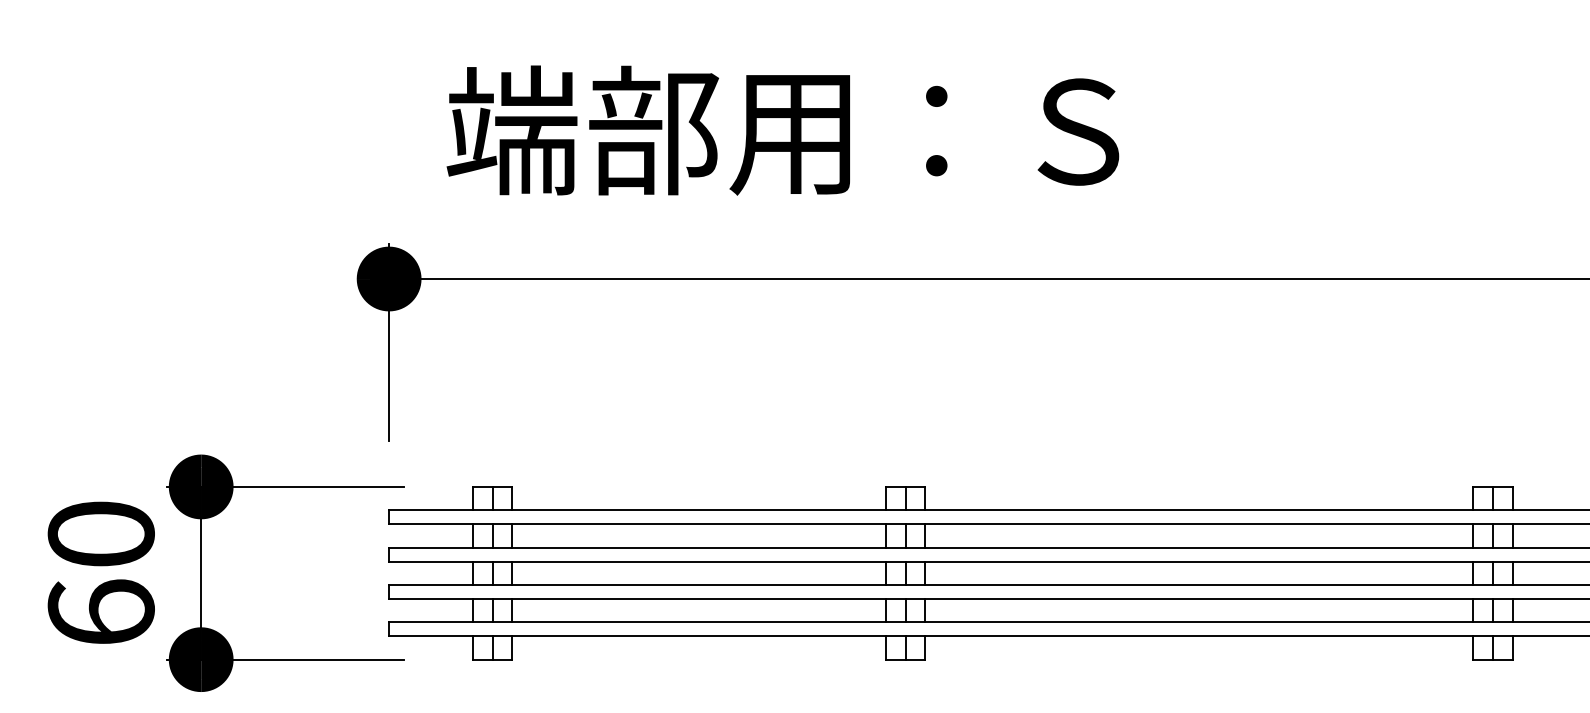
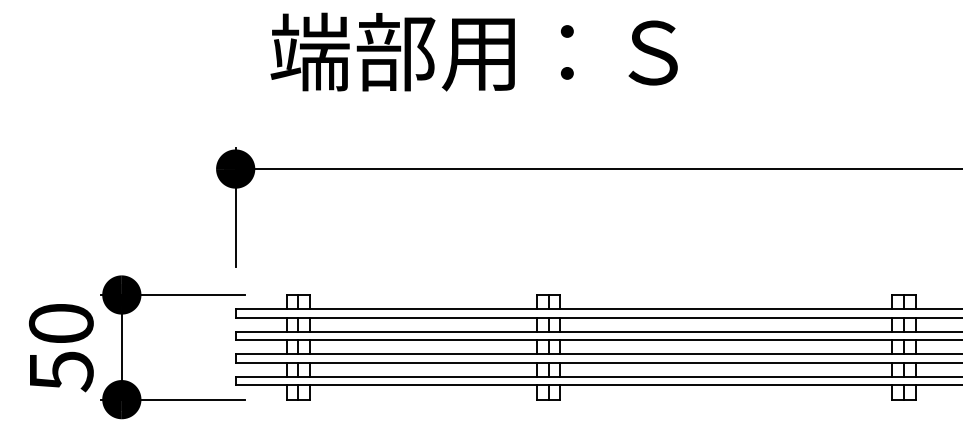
text: (781, 129) -> (473, 51), moved
text: (101, 613) -> (61, 371), 60 -> 50

